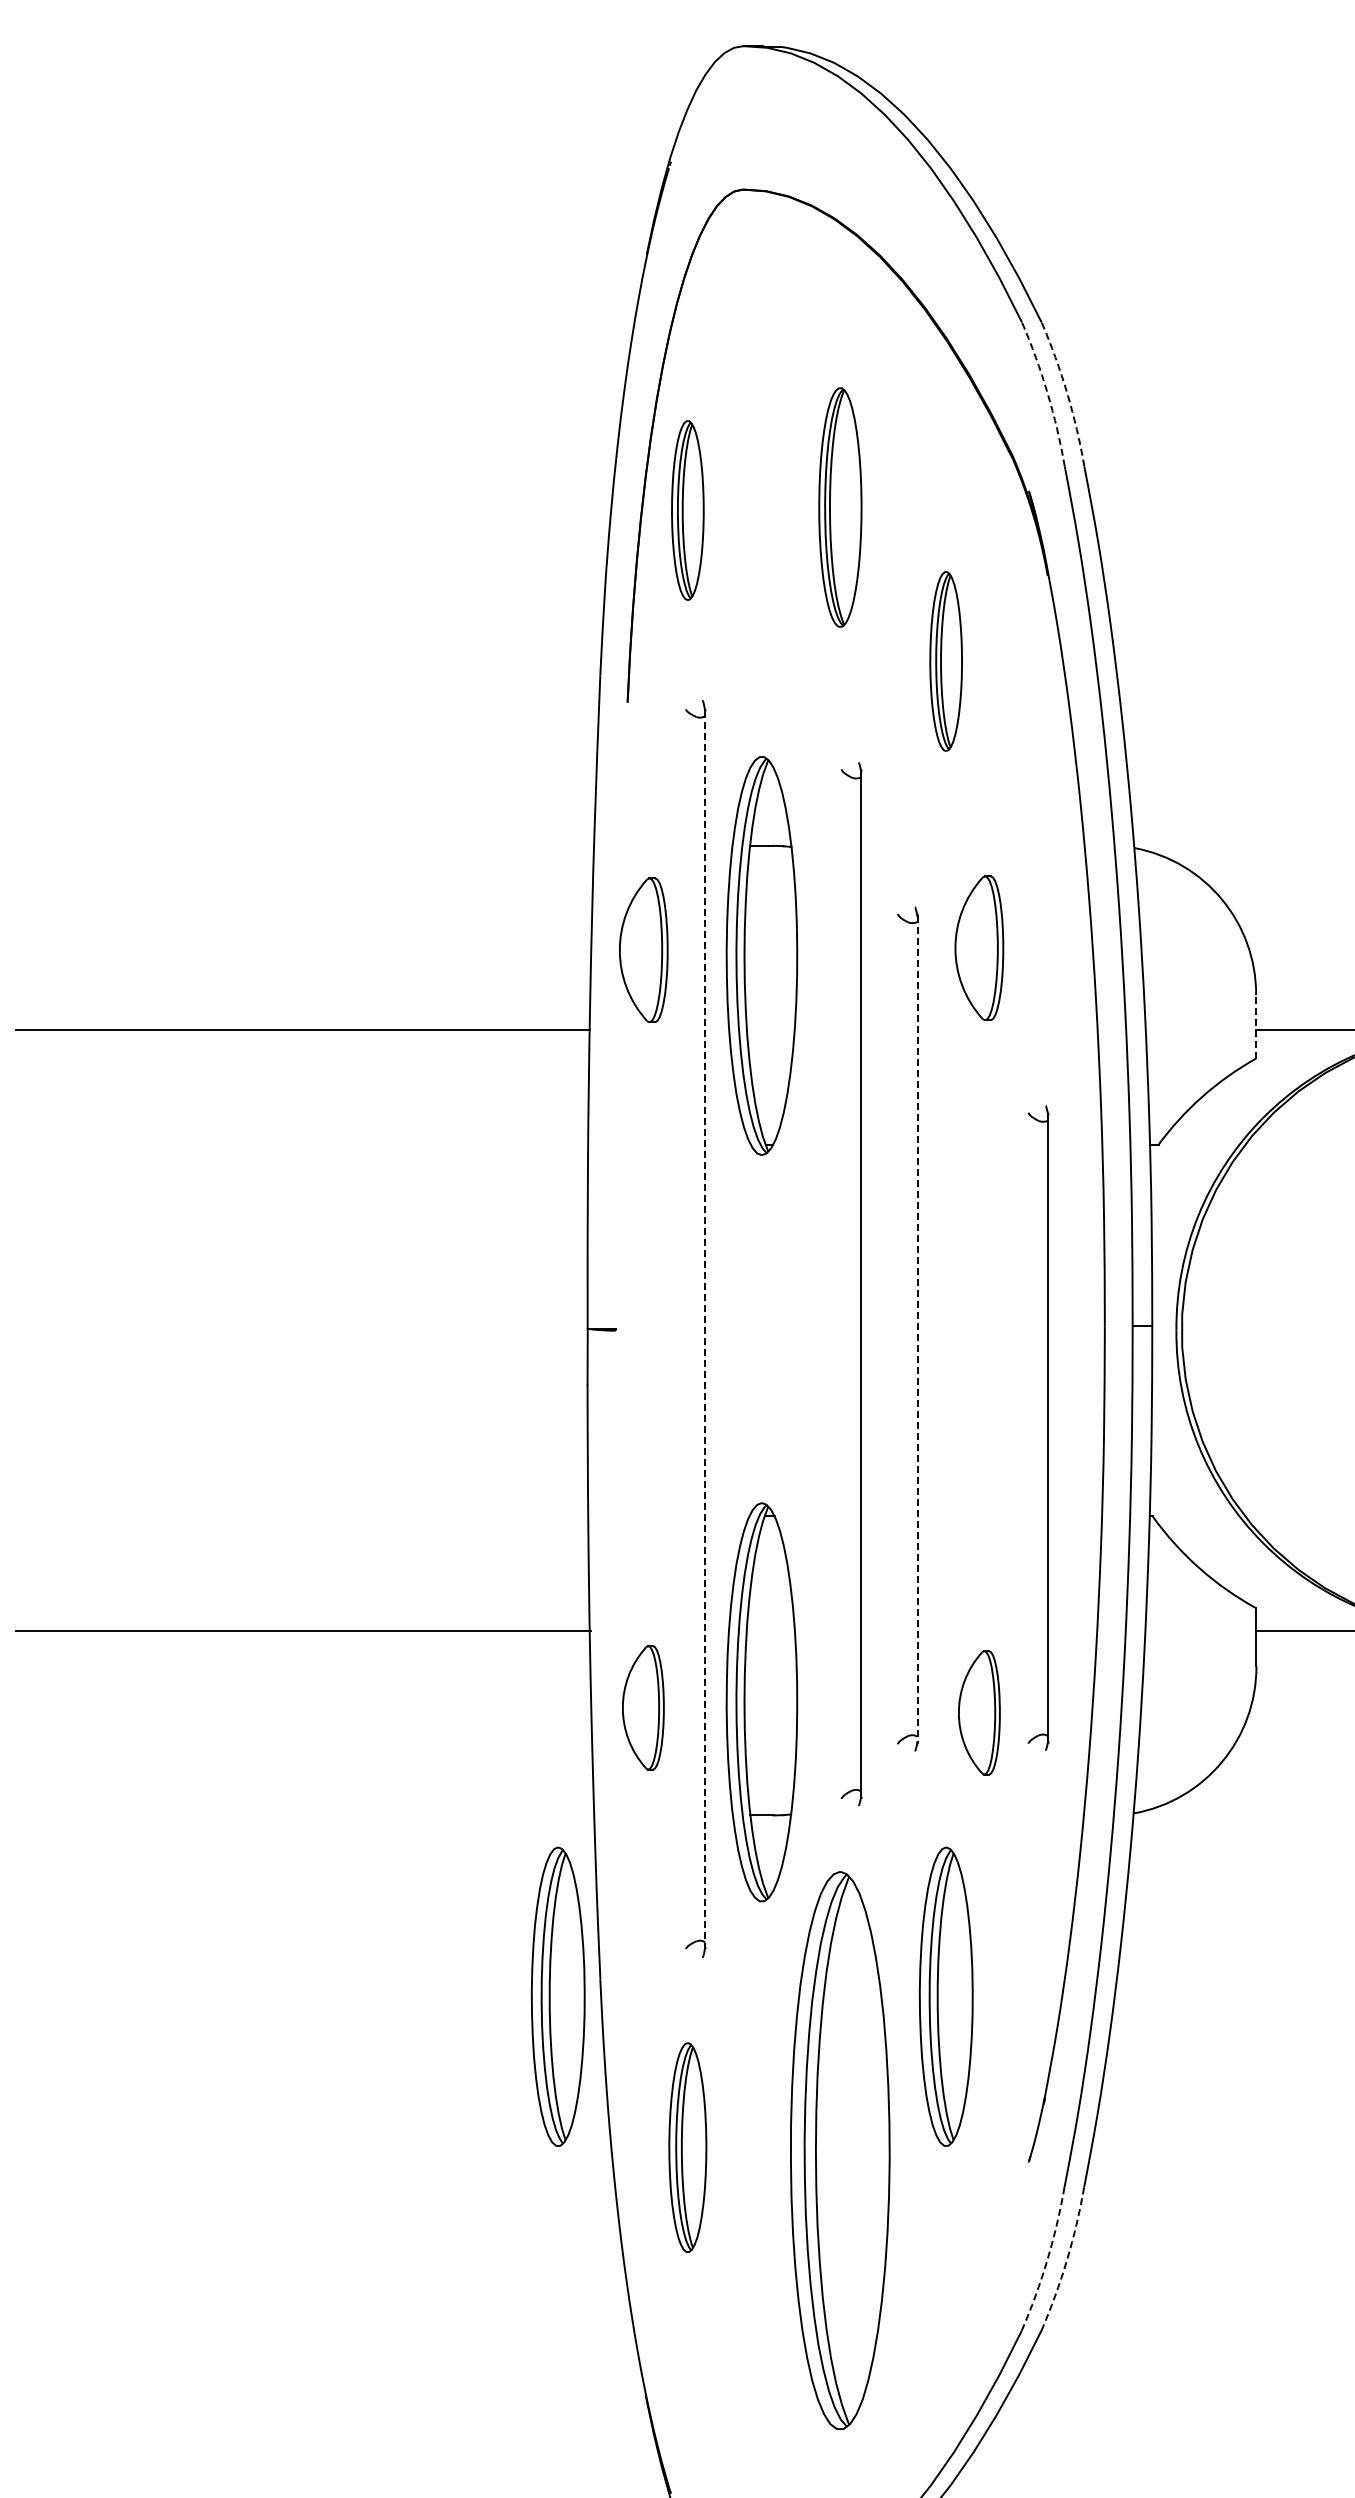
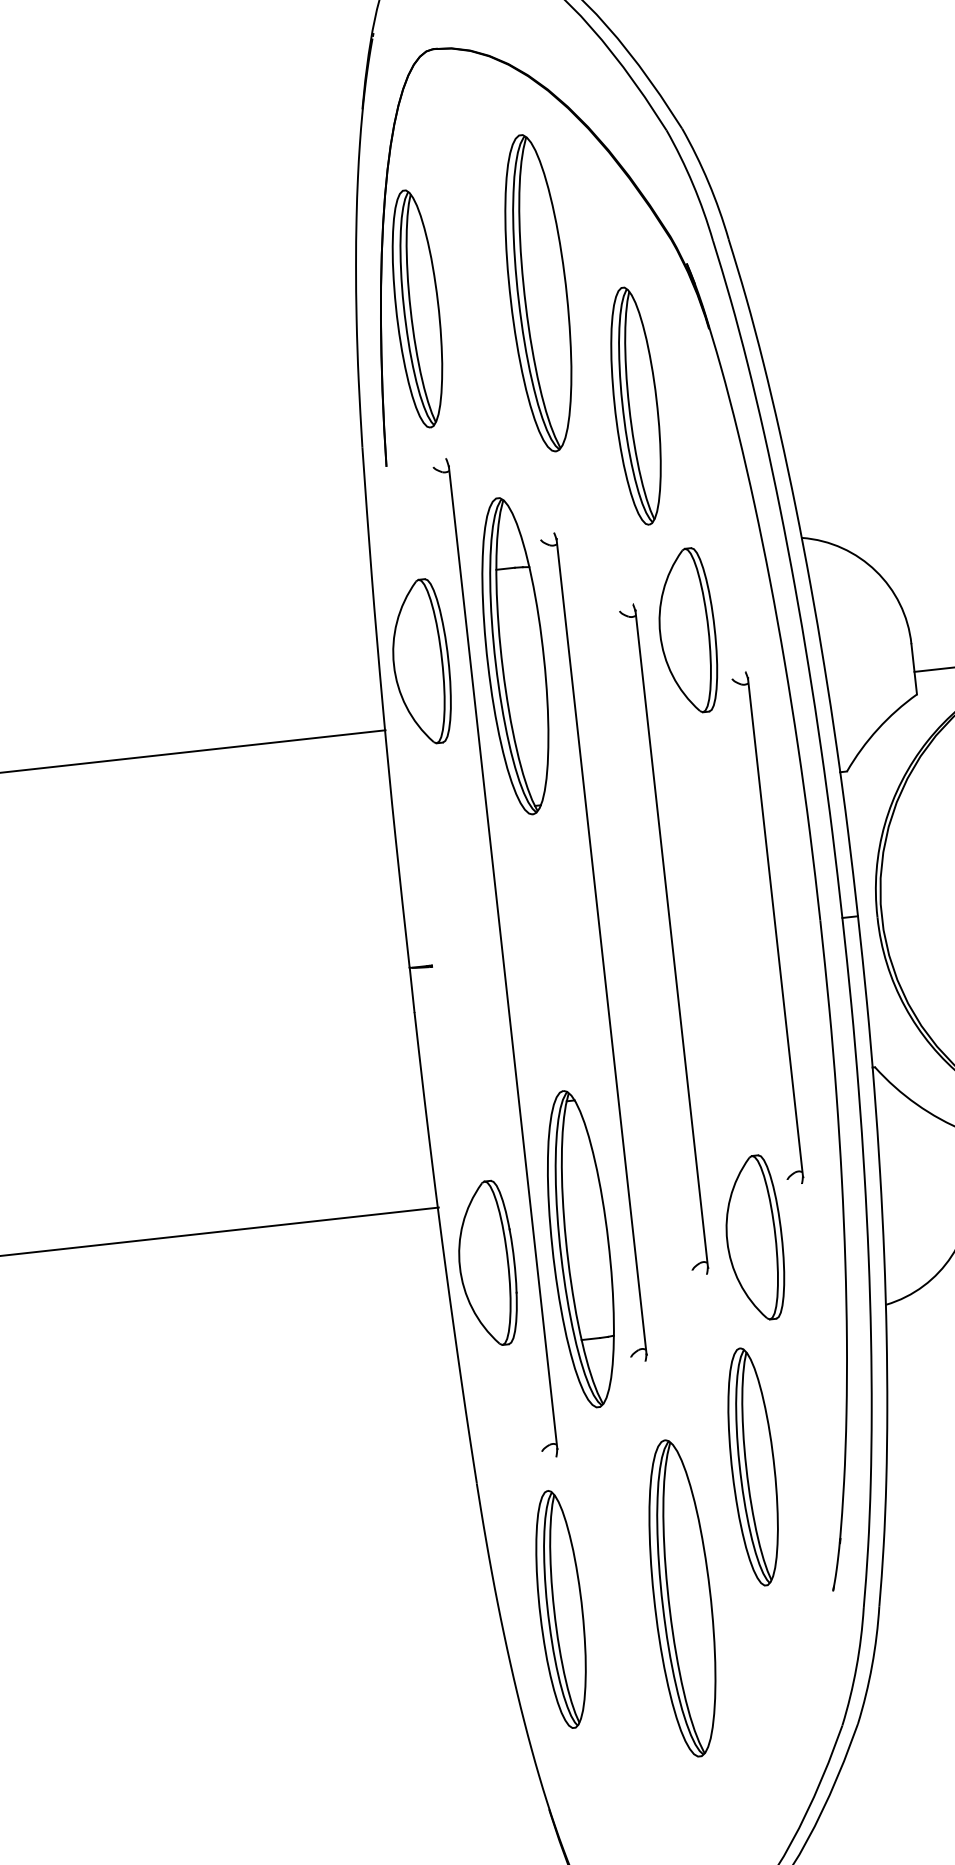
arc: (1047, 393) -> (692, 184), dashed -> solid
arc: (1067, 393) -> (708, 182), dashed -> solid
part: (840, 507) -> (538, 293), size x1.67
part: (687, 510) -> (417, 308), size x1.67
part: (945, 661) -> (635, 406), size x1.67
part: (979, 947) -> (687, 630), size x1.43
part: (643, 949) -> (420, 661), size x1.43
line: (1256, 1026) -> (914, 668), dashed -> solid
part: (860, 1283) -> (600, 946), moved
line: (705, 1329) -> (503, 957), dashed -> solid
line: (917, 1329) -> (671, 939), dashed -> solid
part: (1047, 1427) -> (774, 927), moved
part: (643, 1707) -> (487, 1263), size x1.67
part: (979, 1712) -> (754, 1238), size x1.67
part: (557, 1996) -> (444, 1500), removed
part: (687, 2147) -> (560, 1609), size x1.43
part: (840, 2150) -> (682, 1598), size x0.71
arc: (1047, 2260) -> (856, 1667), dashed -> solid
arc: (1066, 2260) -> (871, 1665), dashed -> solid

